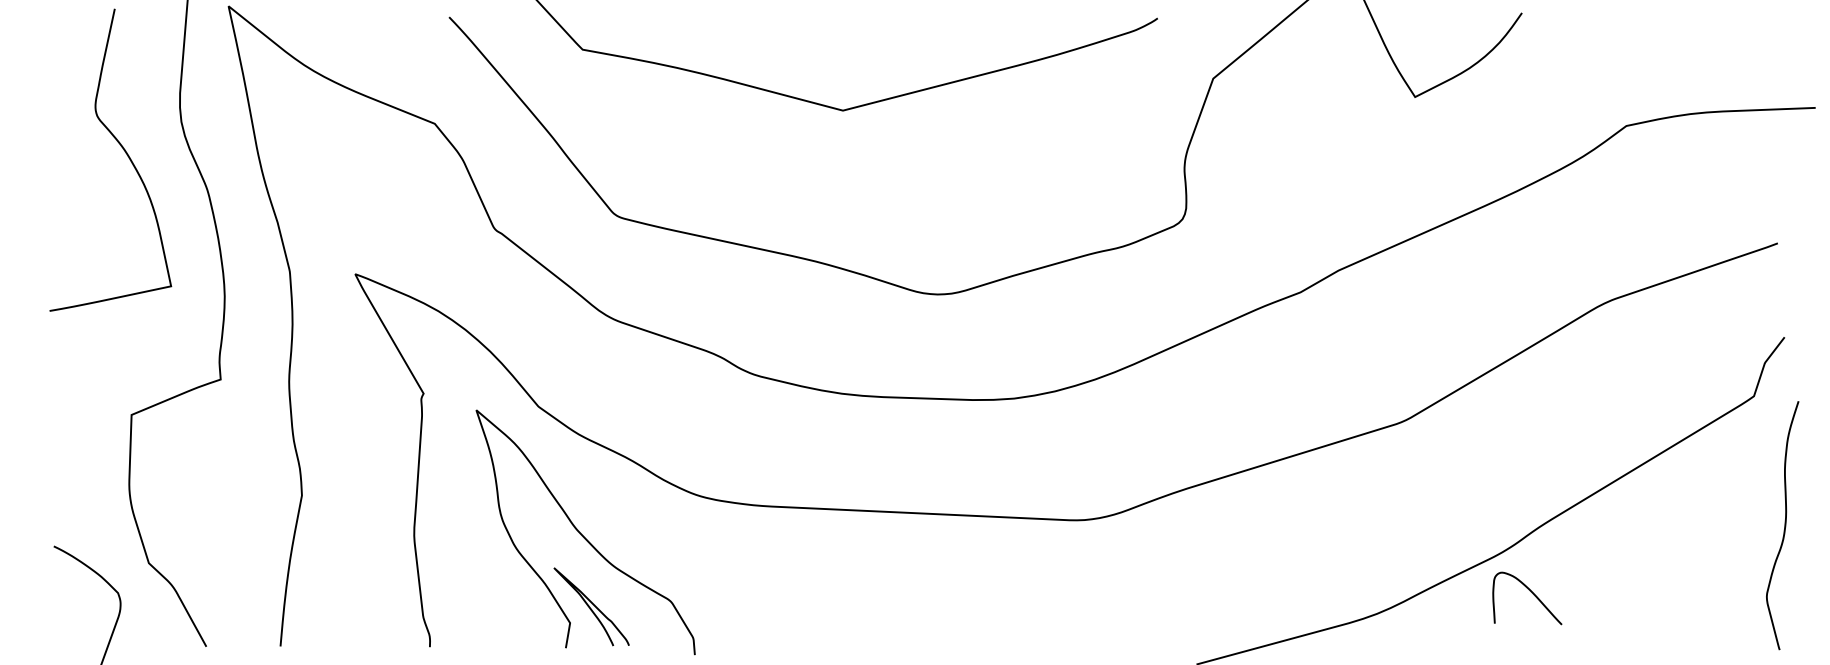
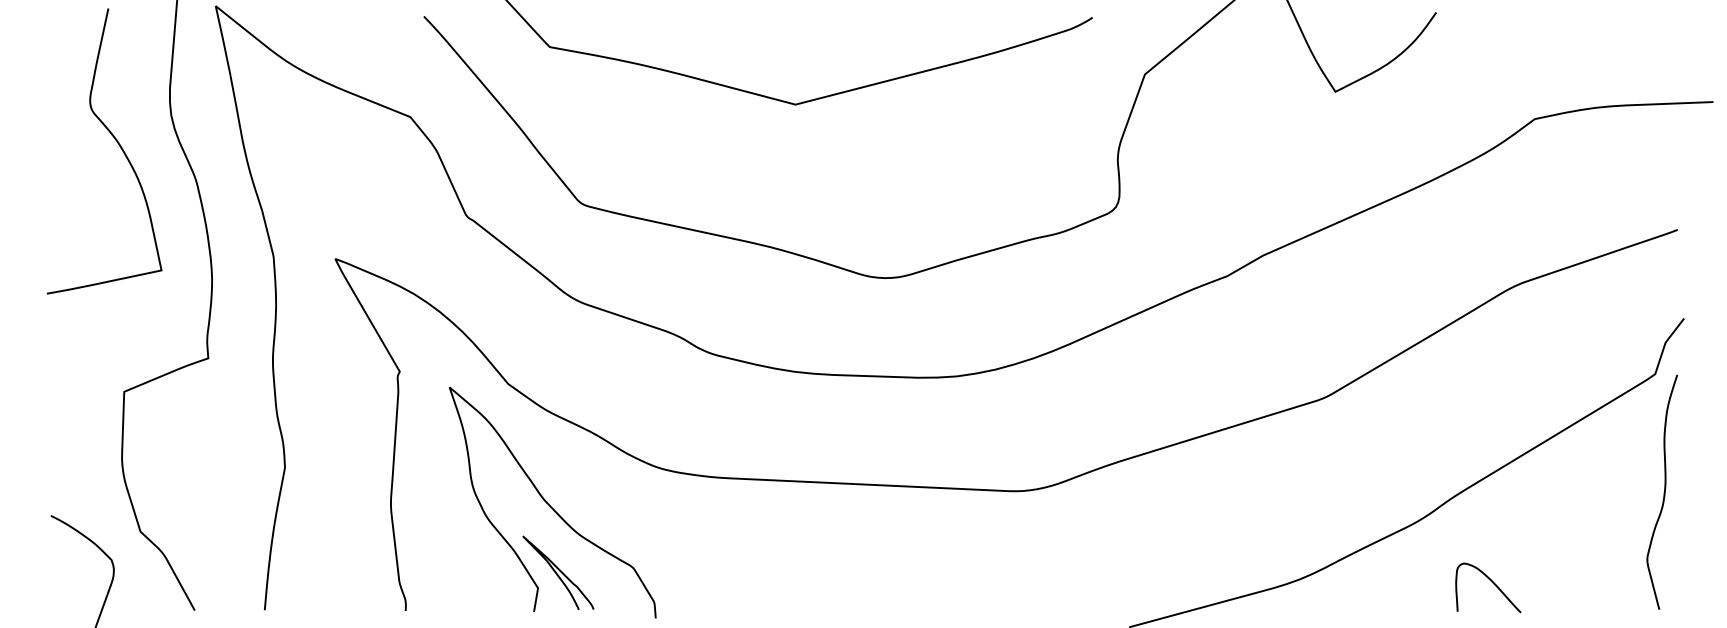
curve: (1783, 525) -> (1663, 492), moved
curve: (1531, 593) -> (1492, 583), moved

